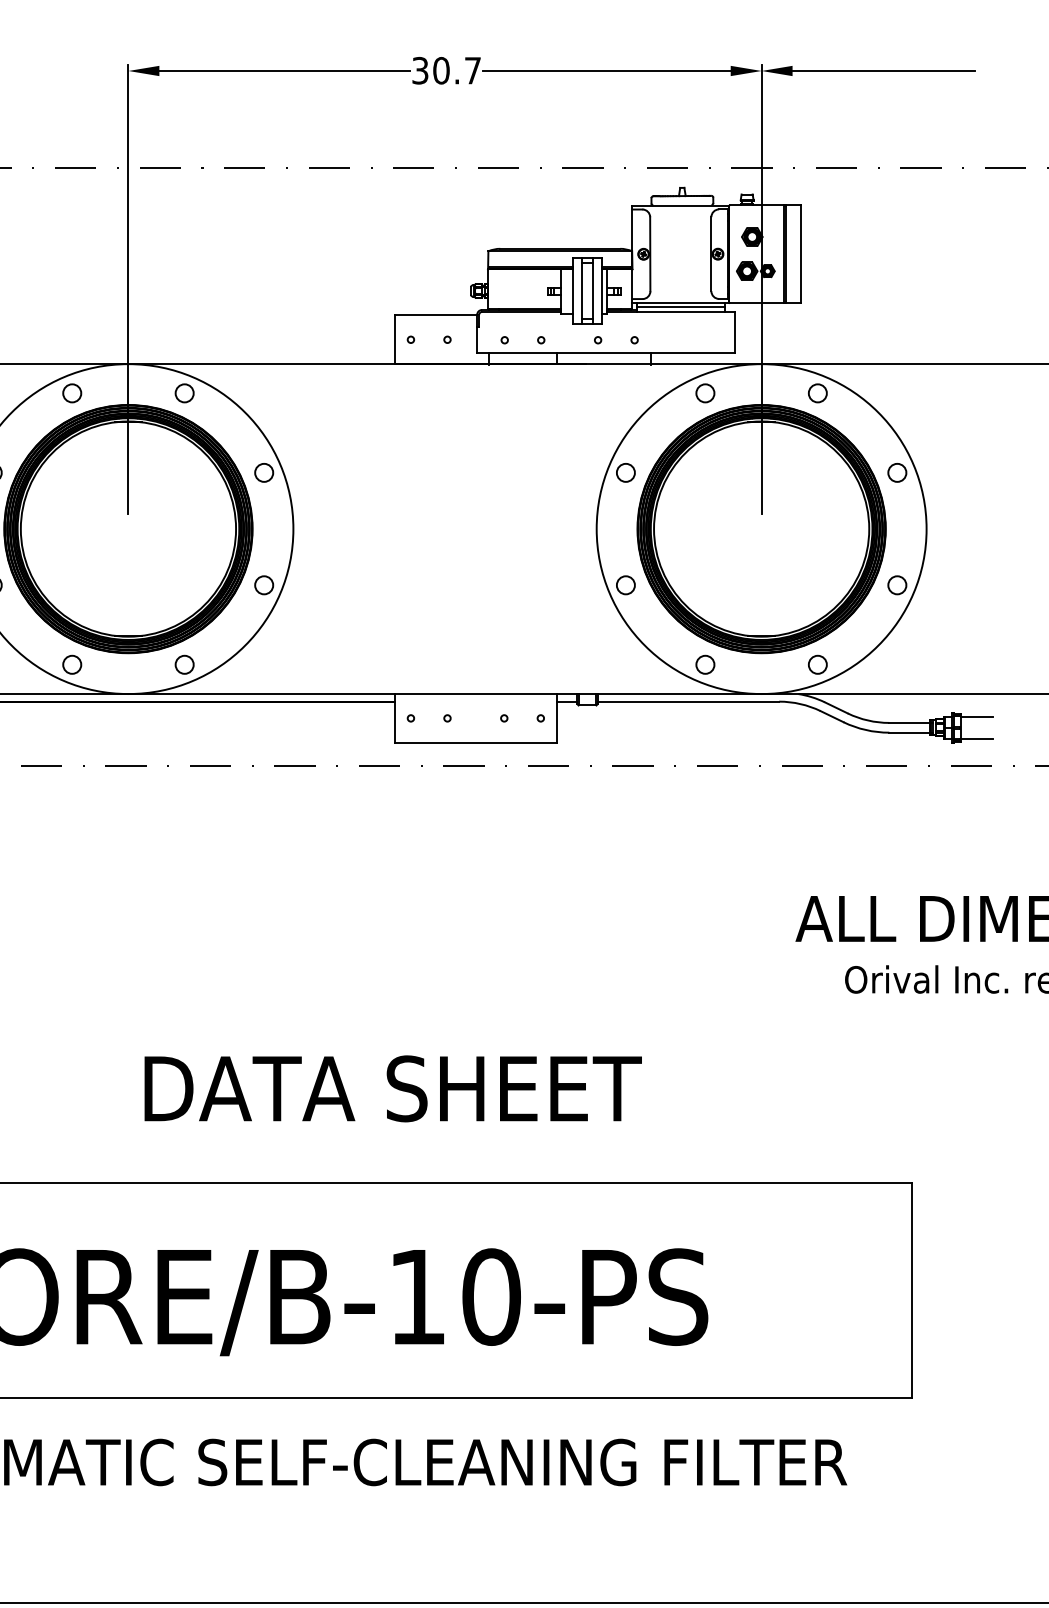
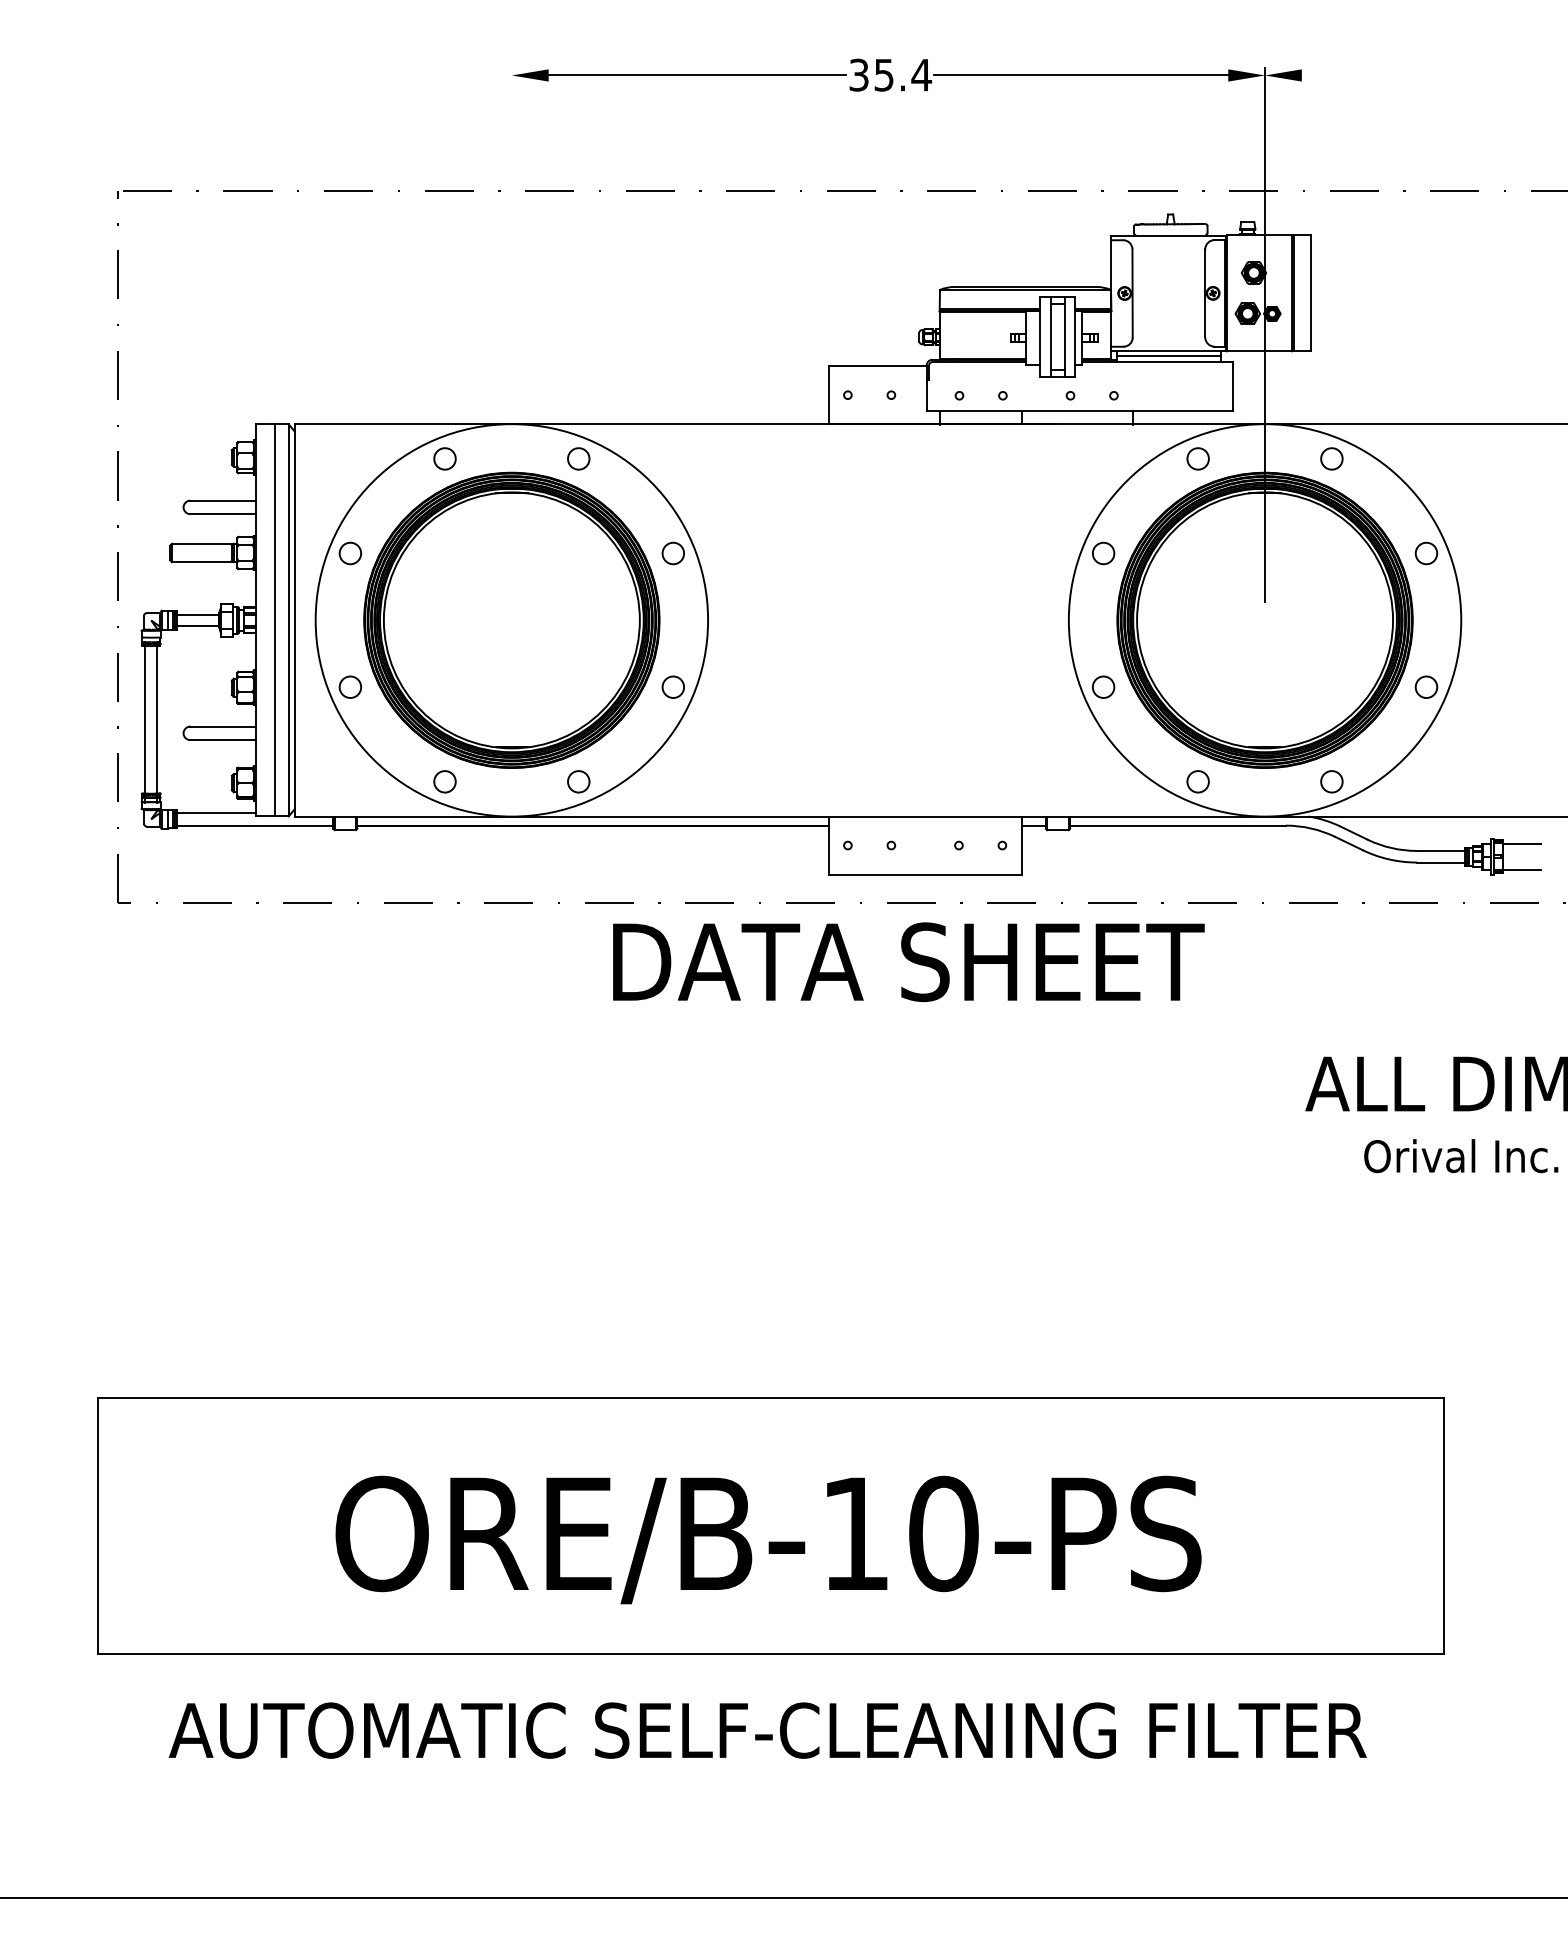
text: (457, 70) -> (903, 74), 30.7 -> 35.4
line: (883, 71) -> (1410, 75), removed
line: (128, 289) -> (511, 335), removed
text: (392, 1089) -> (908, 962), moved

